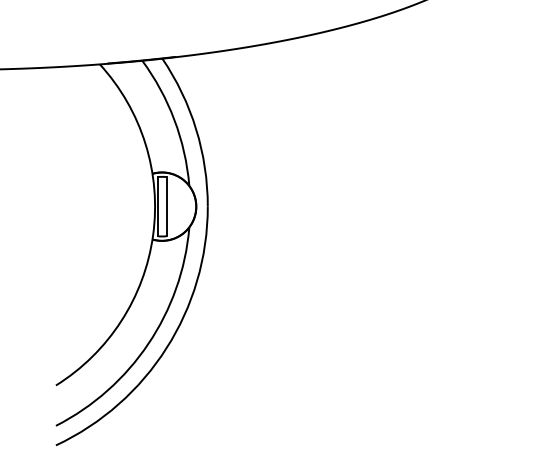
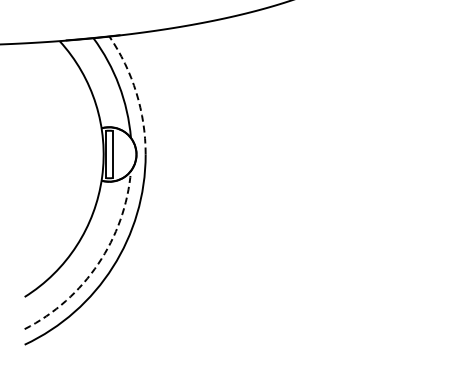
arc: (196, 128) -> (136, 92), solid -> dashed
arc: (148, 343) -> (98, 263), solid -> dashed

